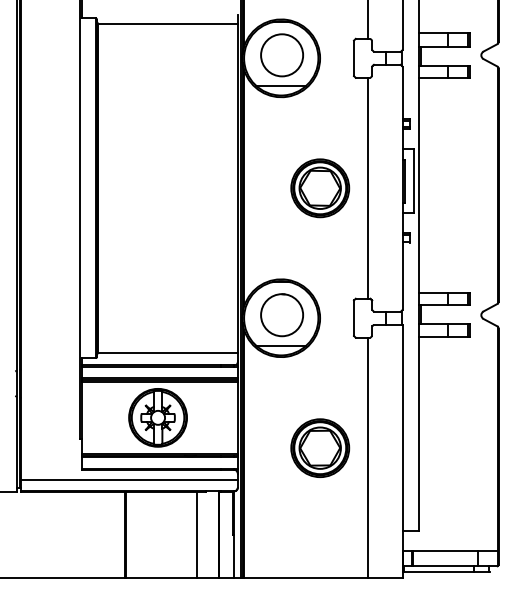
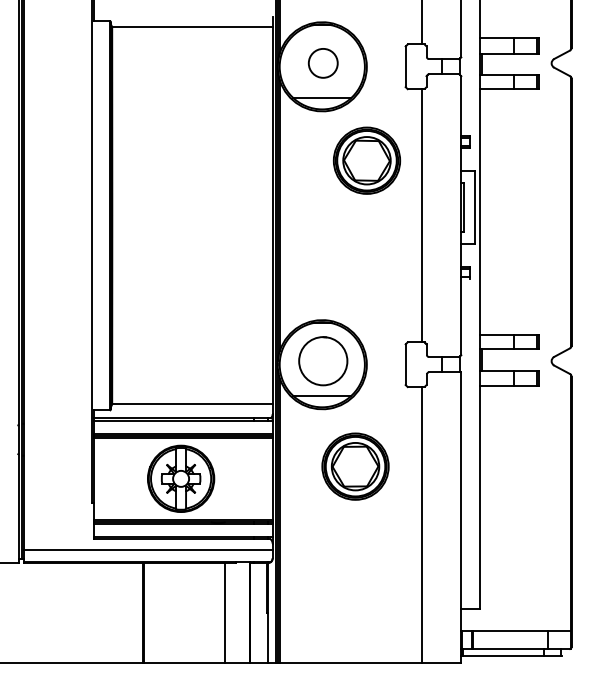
circle: (282, 55) -> (323, 63), size x0.6
part: (320, 188) -> (367, 160), moved
part: (320, 447) -> (355, 465), moved

